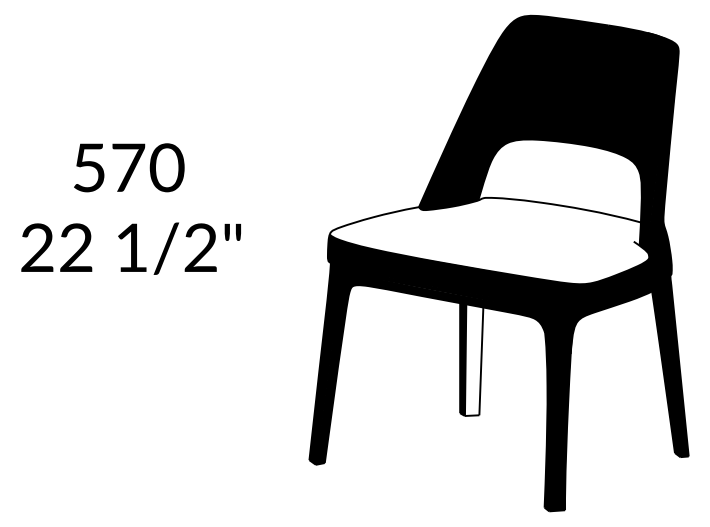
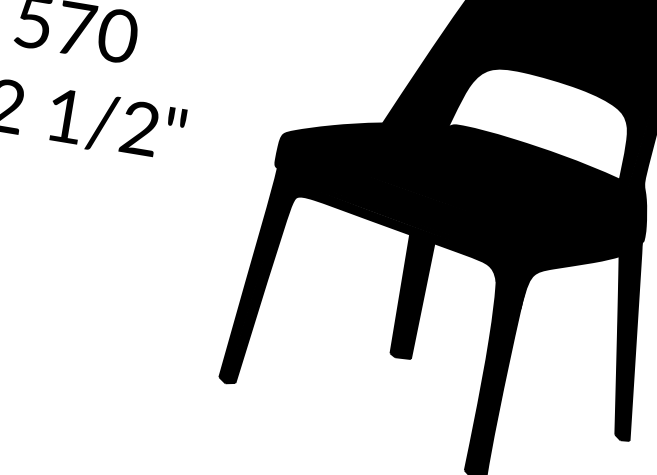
fill: (489, 240) -> (453, 172), added
fill: (473, 359) -> (414, 297), added

